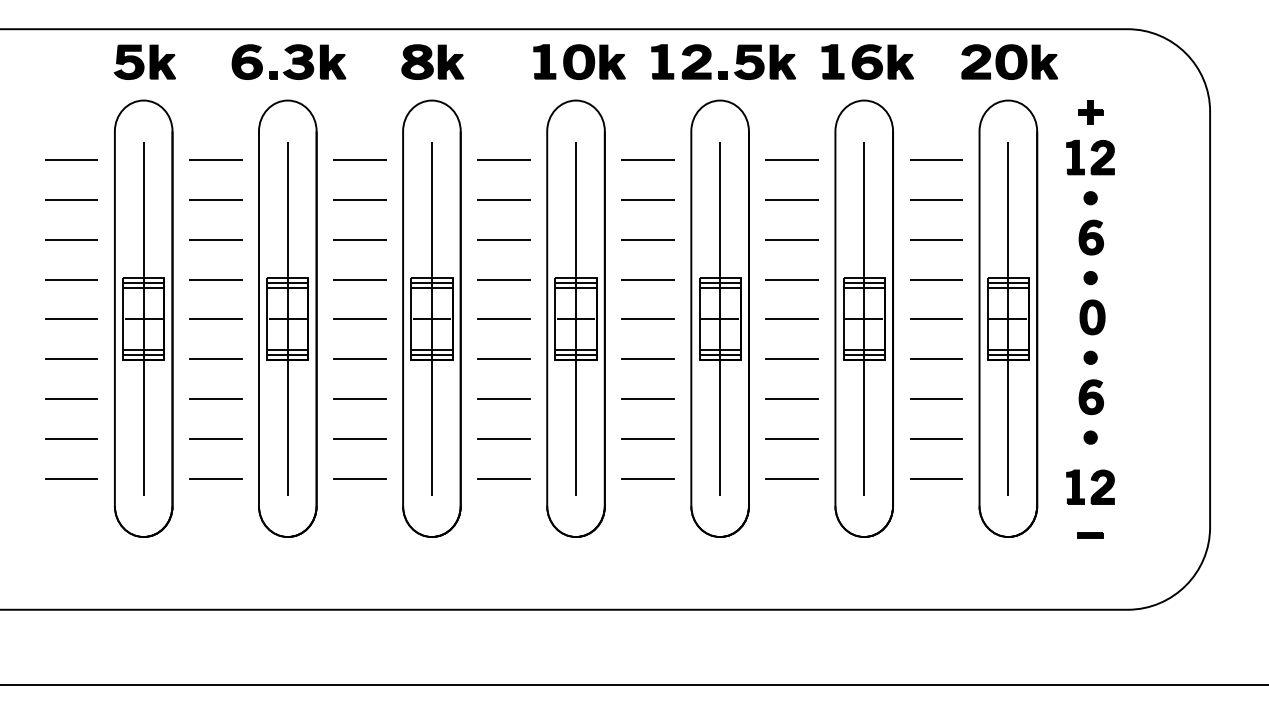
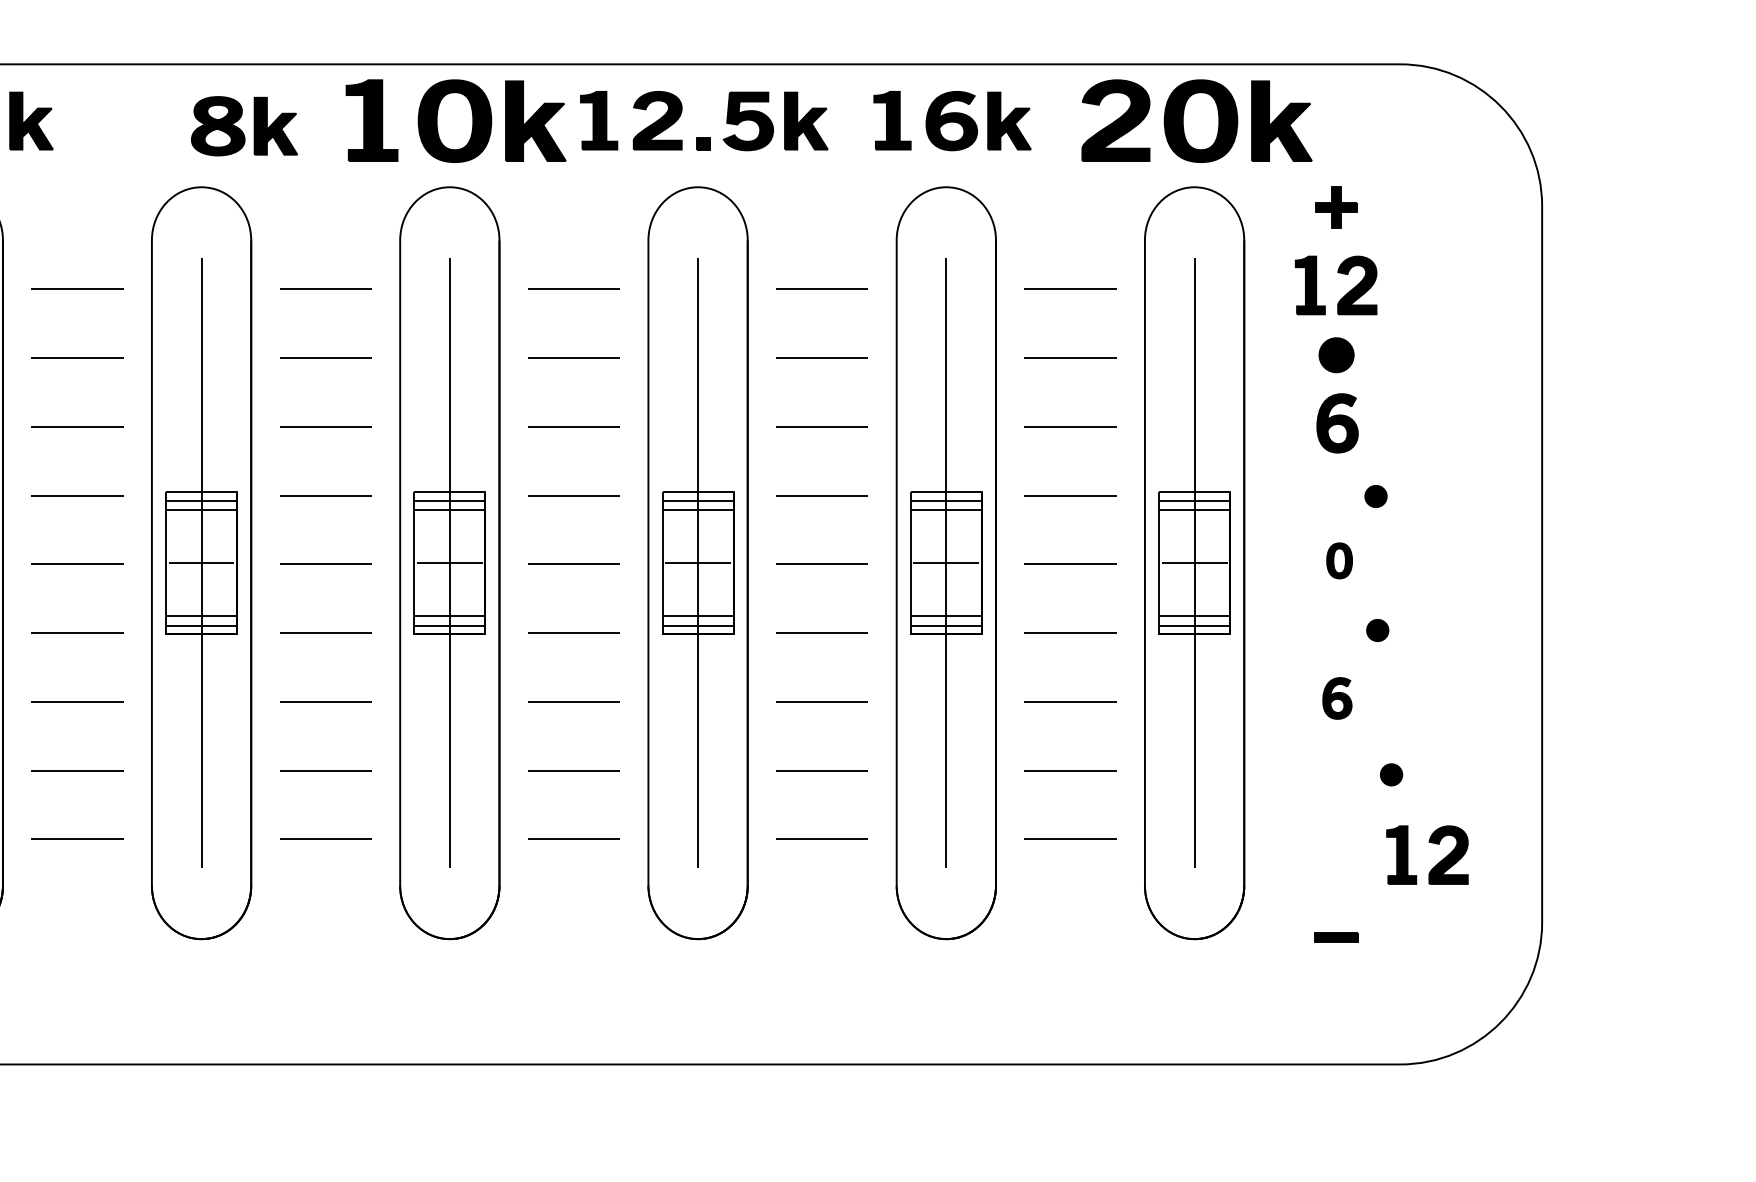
part: (432, 61) -> (243, 125), moved
part: (579, 61) -> (455, 119), size x1.4
part: (1009, 61) -> (1196, 119), size x1.4
part: (1090, 198) -> (1336, 355), size x1.6
part: (1090, 278) -> (1375, 497), moved
part: (1092, 317) -> (1339, 560), size x0.6
part: (1090, 357) -> (1377, 629), moved
part: (1090, 397) -> (1336, 698), size x0.7
part: (1090, 437) -> (1391, 774), moved
part: (1091, 480) -> (1429, 843), moved

